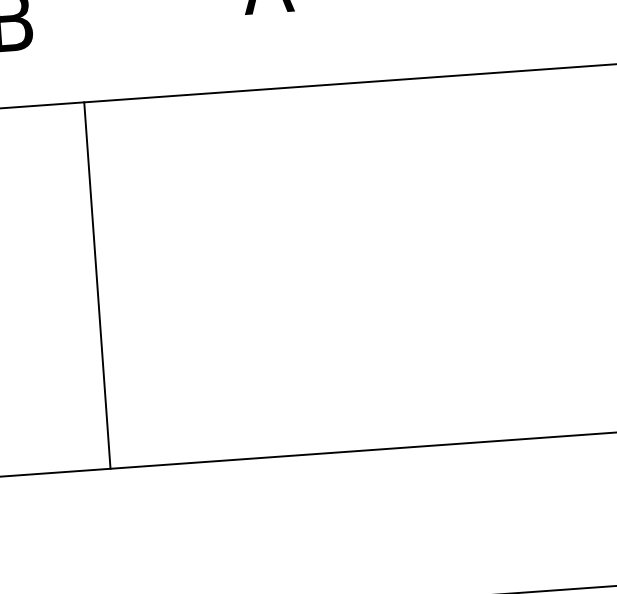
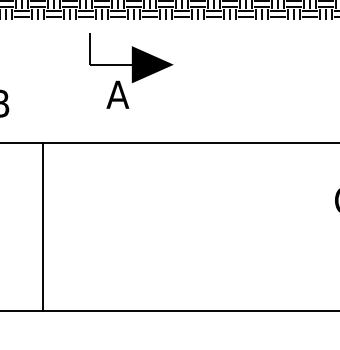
line: (97, 286) -> (43, 227), moved

